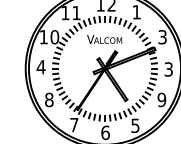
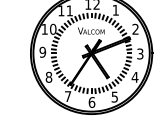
text: (162, 37) -> (135, 29), 3 -> 2
text: (40, 66) -> (42, 51), 4 -> 9
text: (161, 98) -> (134, 76), 9 -> 4

